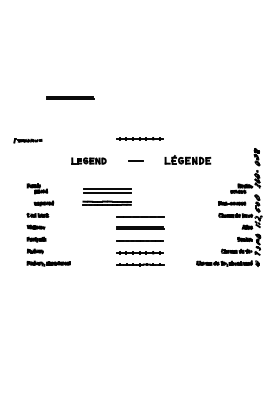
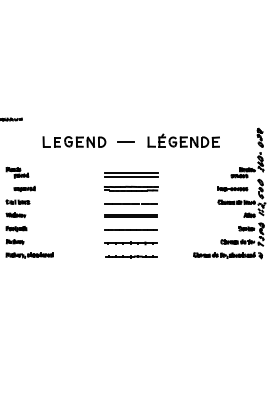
line: (70, 97) -> (54, 71), removed
line: (139, 138) -> (130, 117), removed
part: (187, 159) -> (183, 140), size x1.43
part: (88, 160) -> (73, 141), size x1.67
part: (106, 196) -> (130, 181), moved

